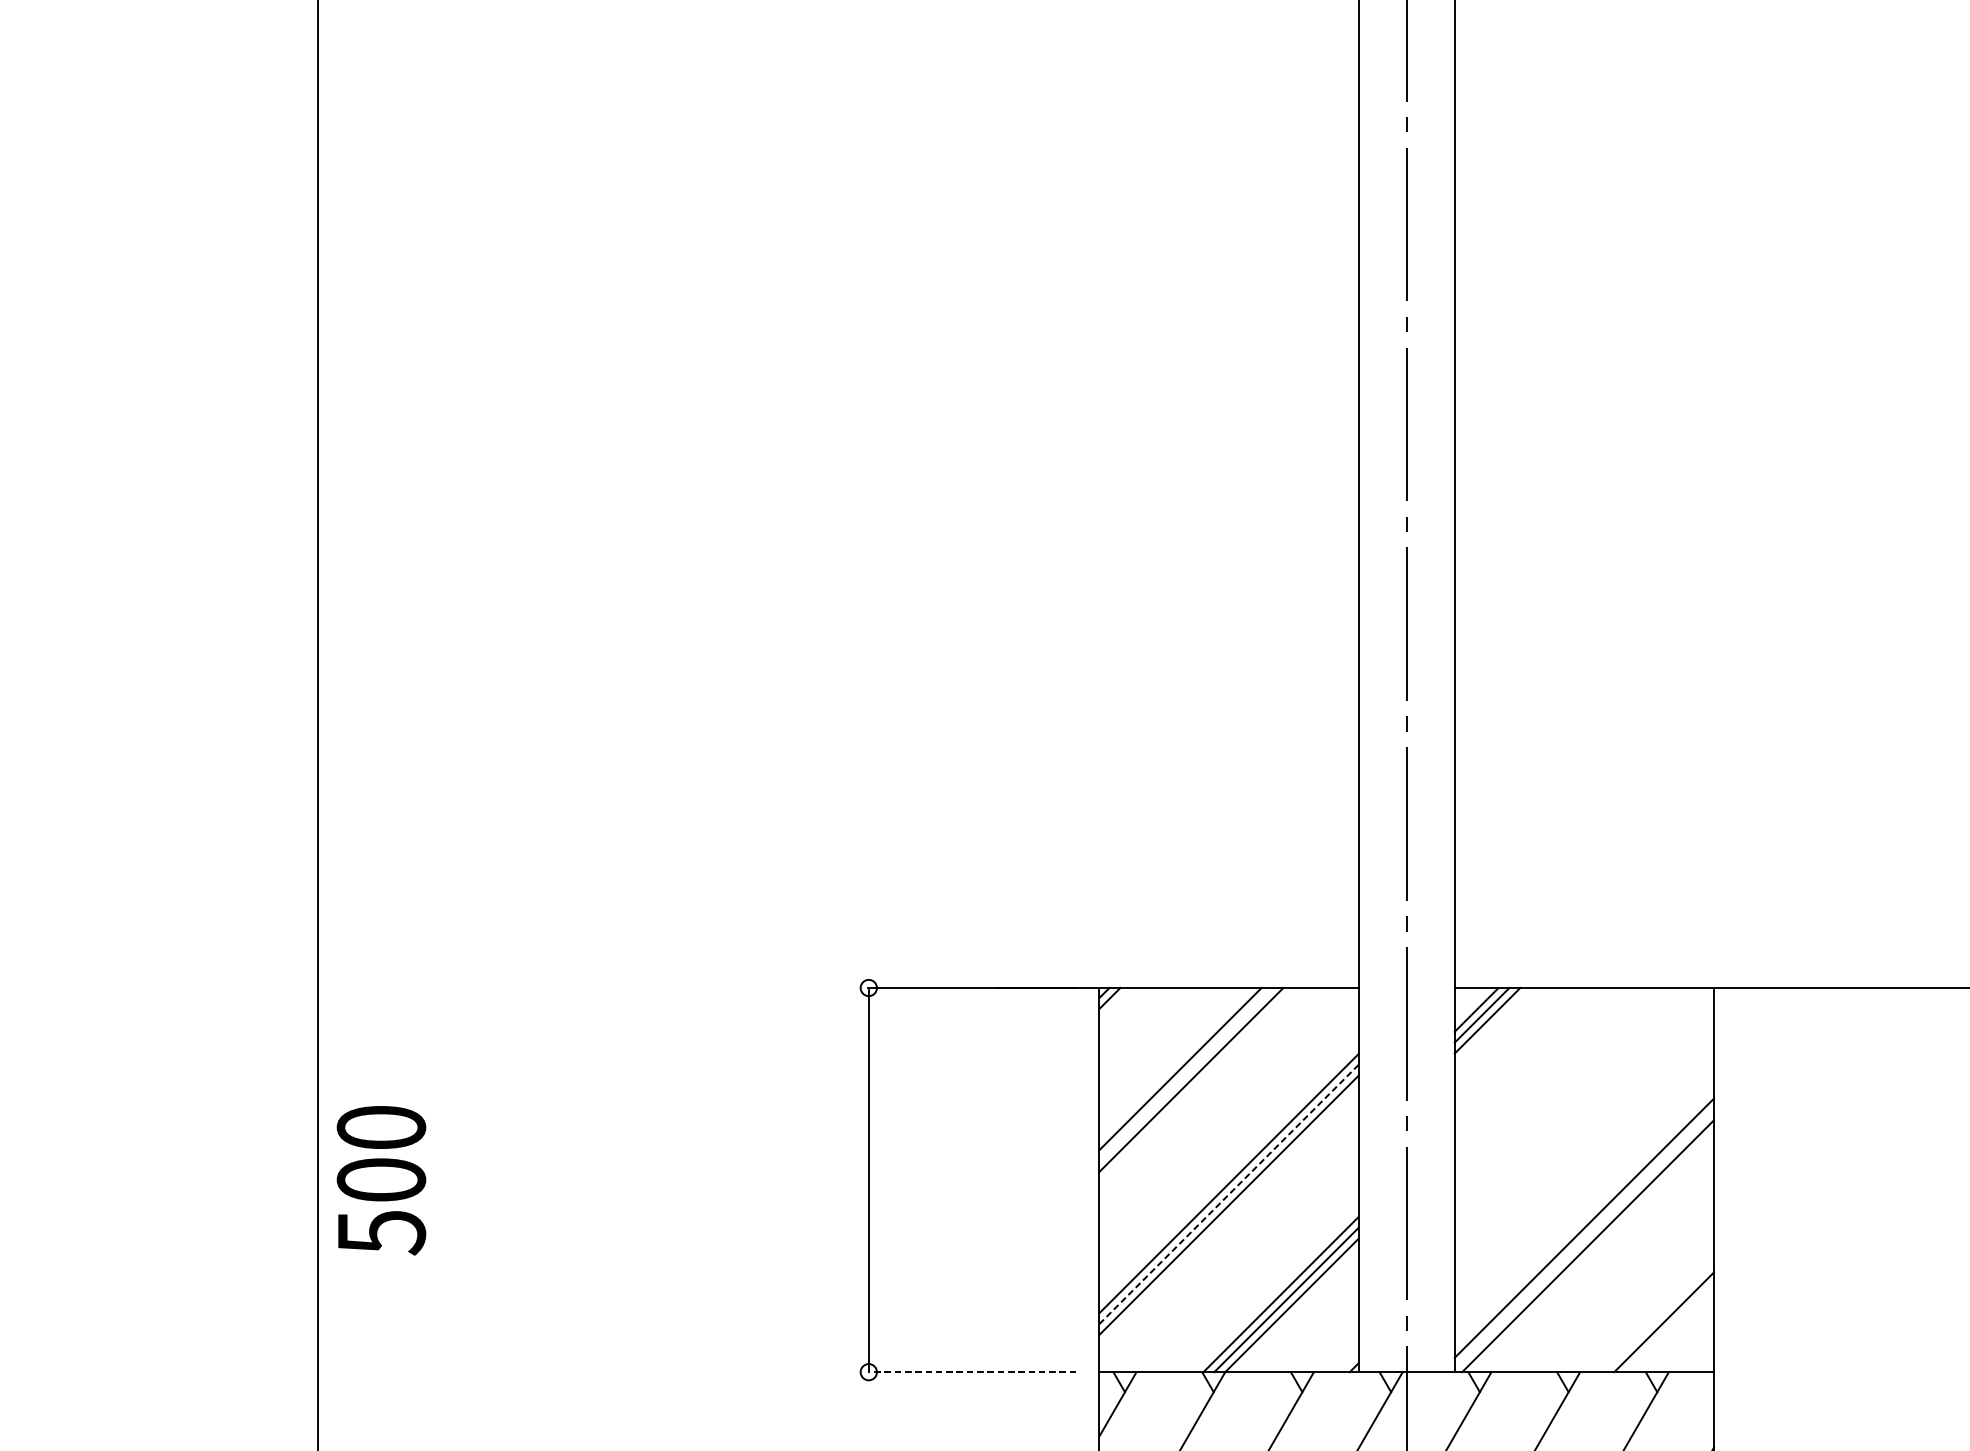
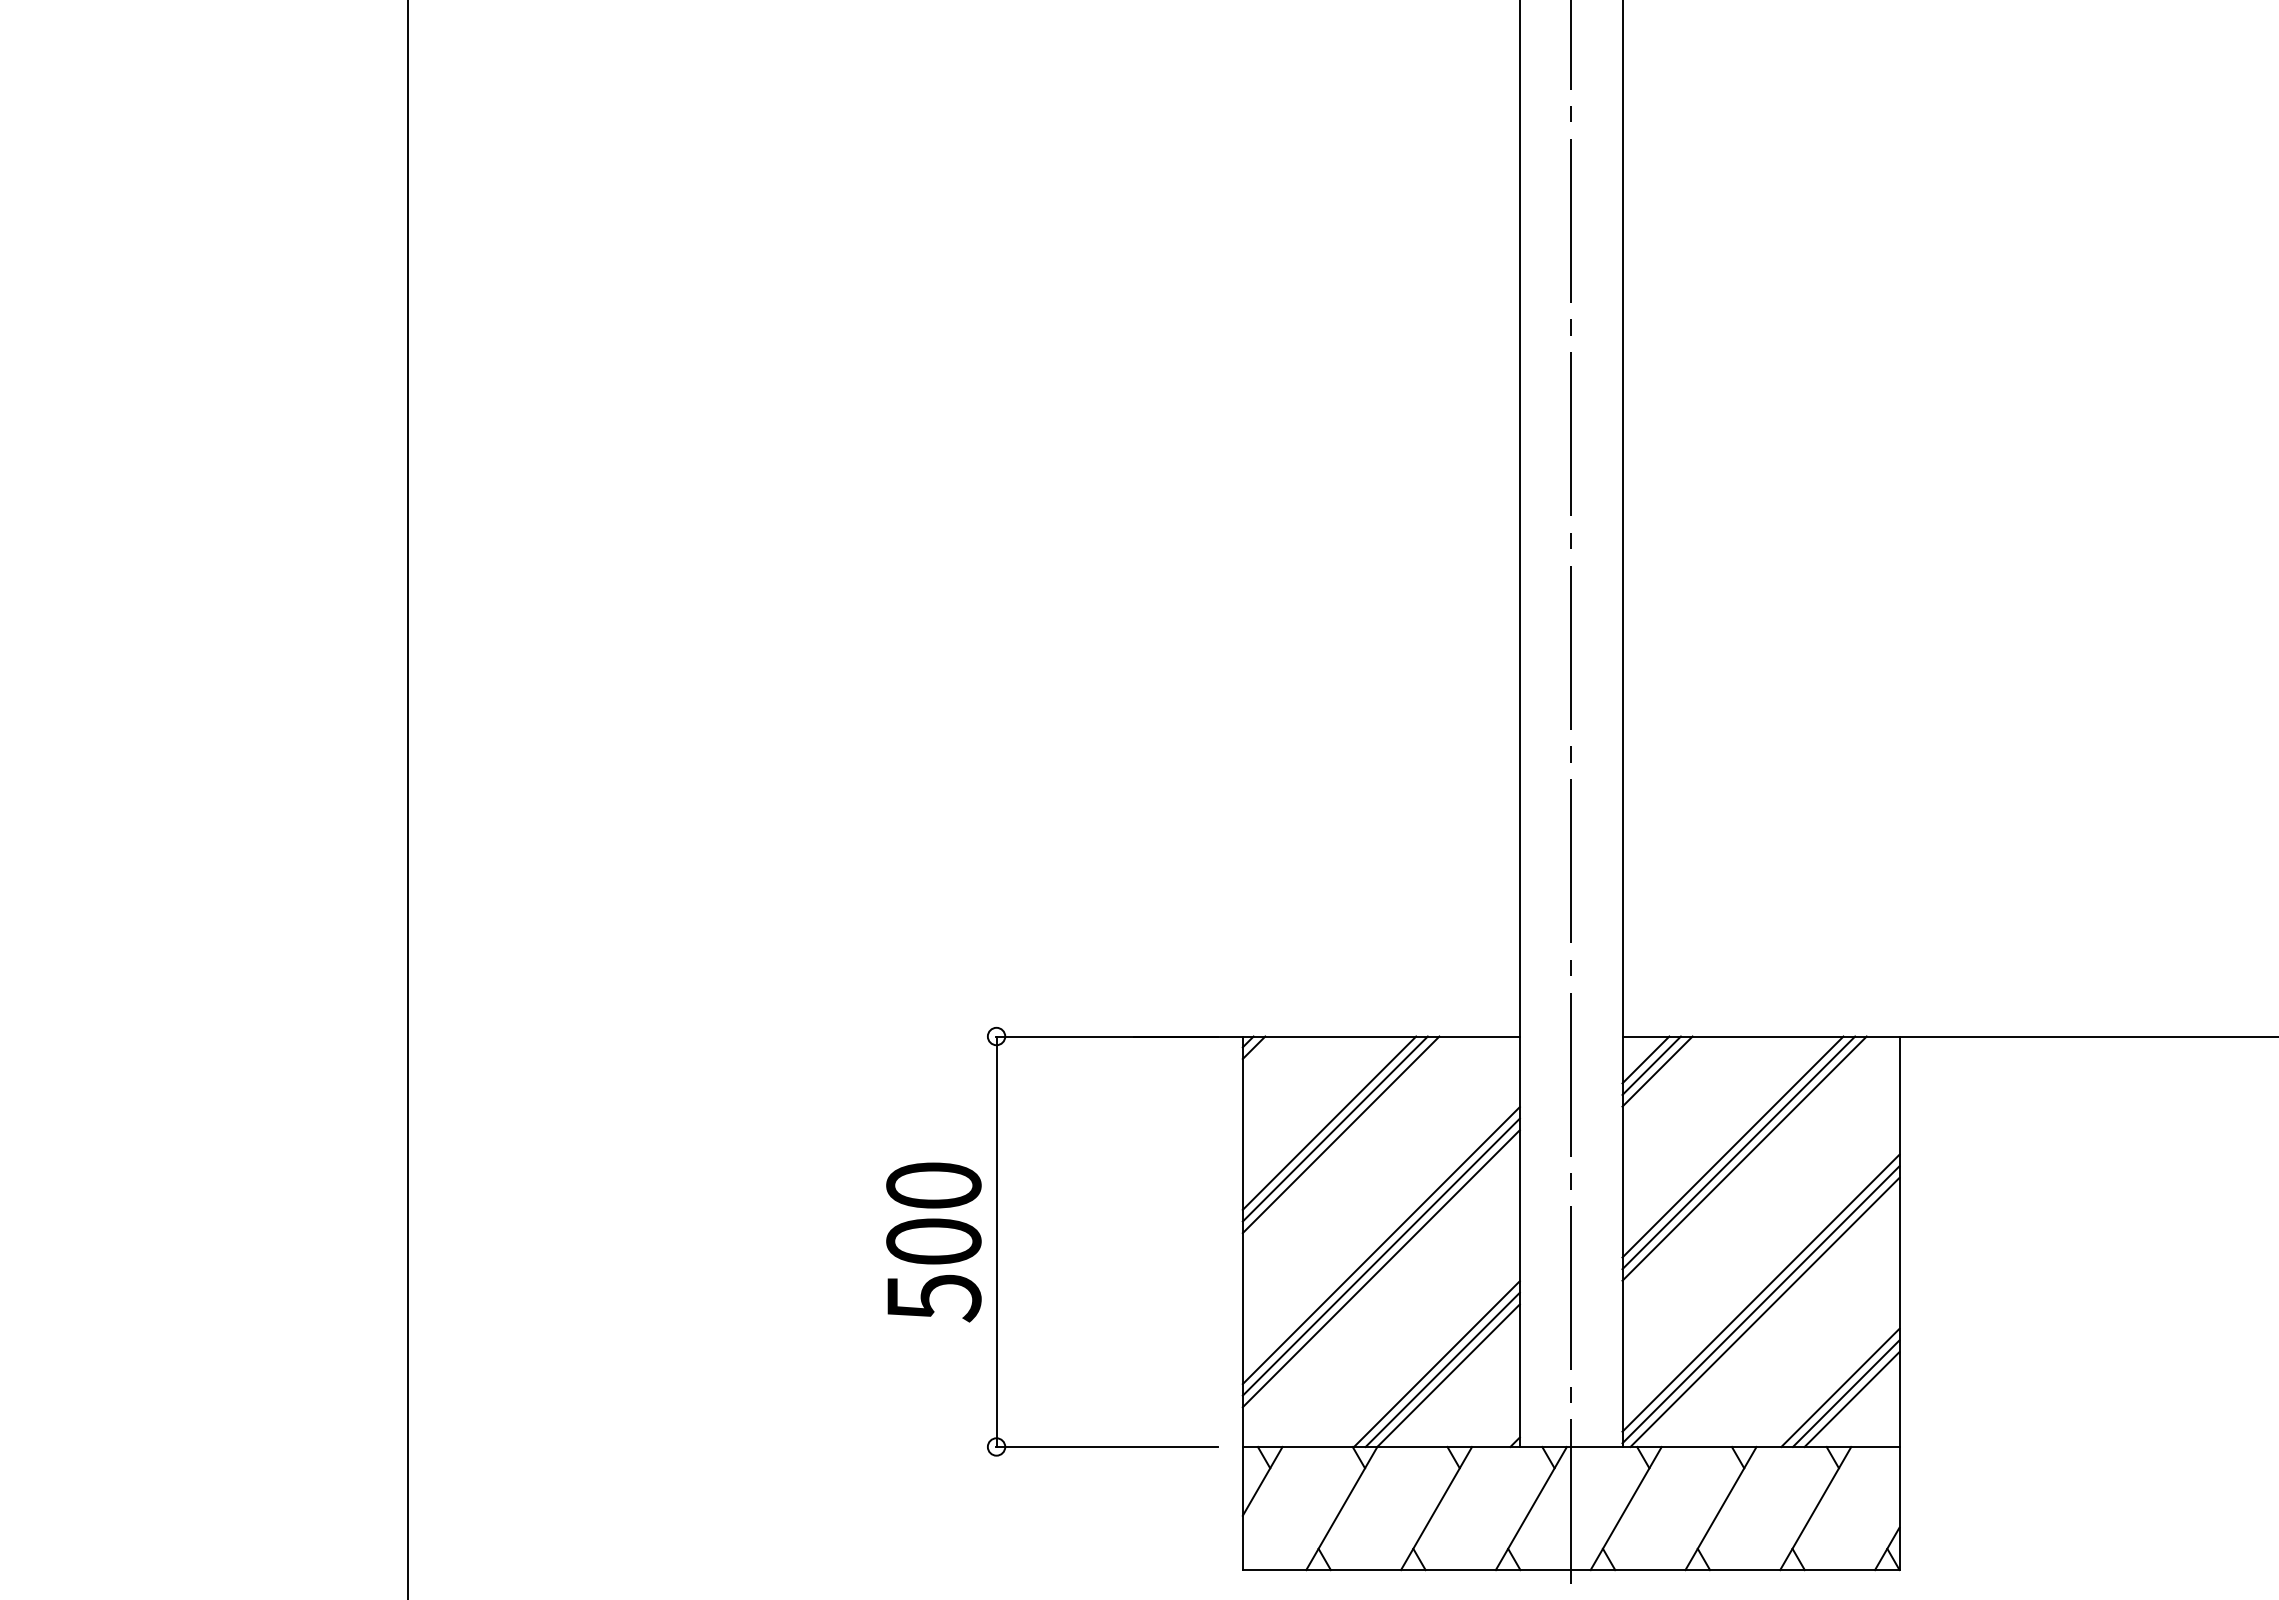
line: (1185, 1074) -> (1334, 1128), added
line: (1557, 1090) -> (1732, 1146), added
line: (1563, 1096) -> (1738, 1152), added
line: (1568, 1102) -> (1744, 1158), added
text: (381, 1180) -> (933, 1242), moved
line: (1229, 1194) -> (1381, 1257), dashed -> solid
line: (1583, 1238) -> (1760, 1304), added
line: (1658, 1316) -> (1840, 1387), added
line: (1669, 1327) -> (1851, 1399), added
line: (971, 1371) -> (1106, 1446), dashed -> solid

